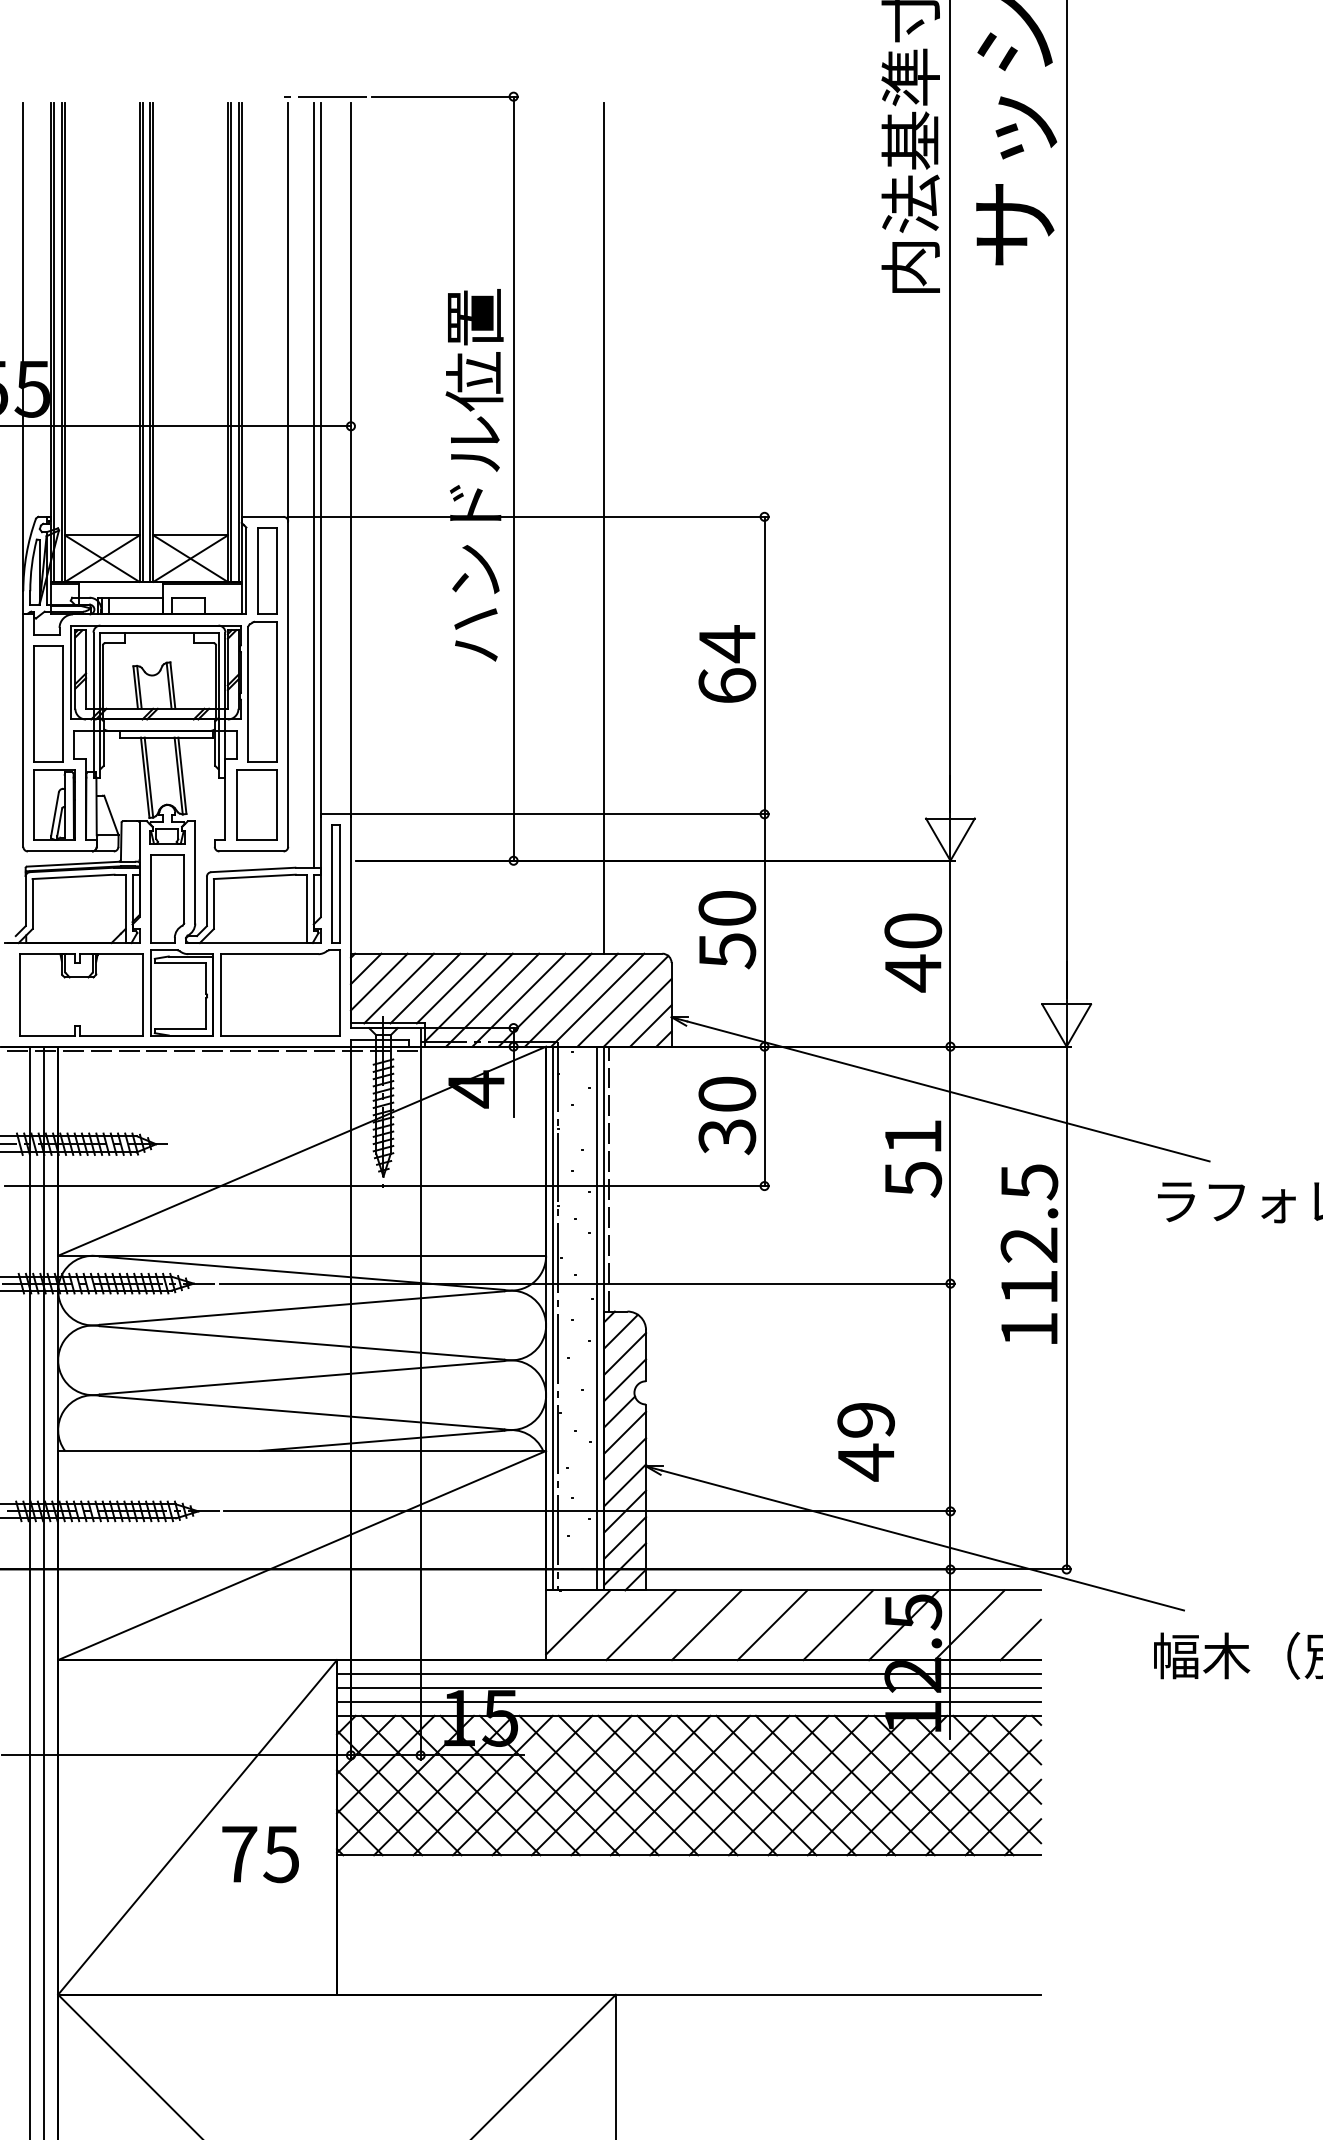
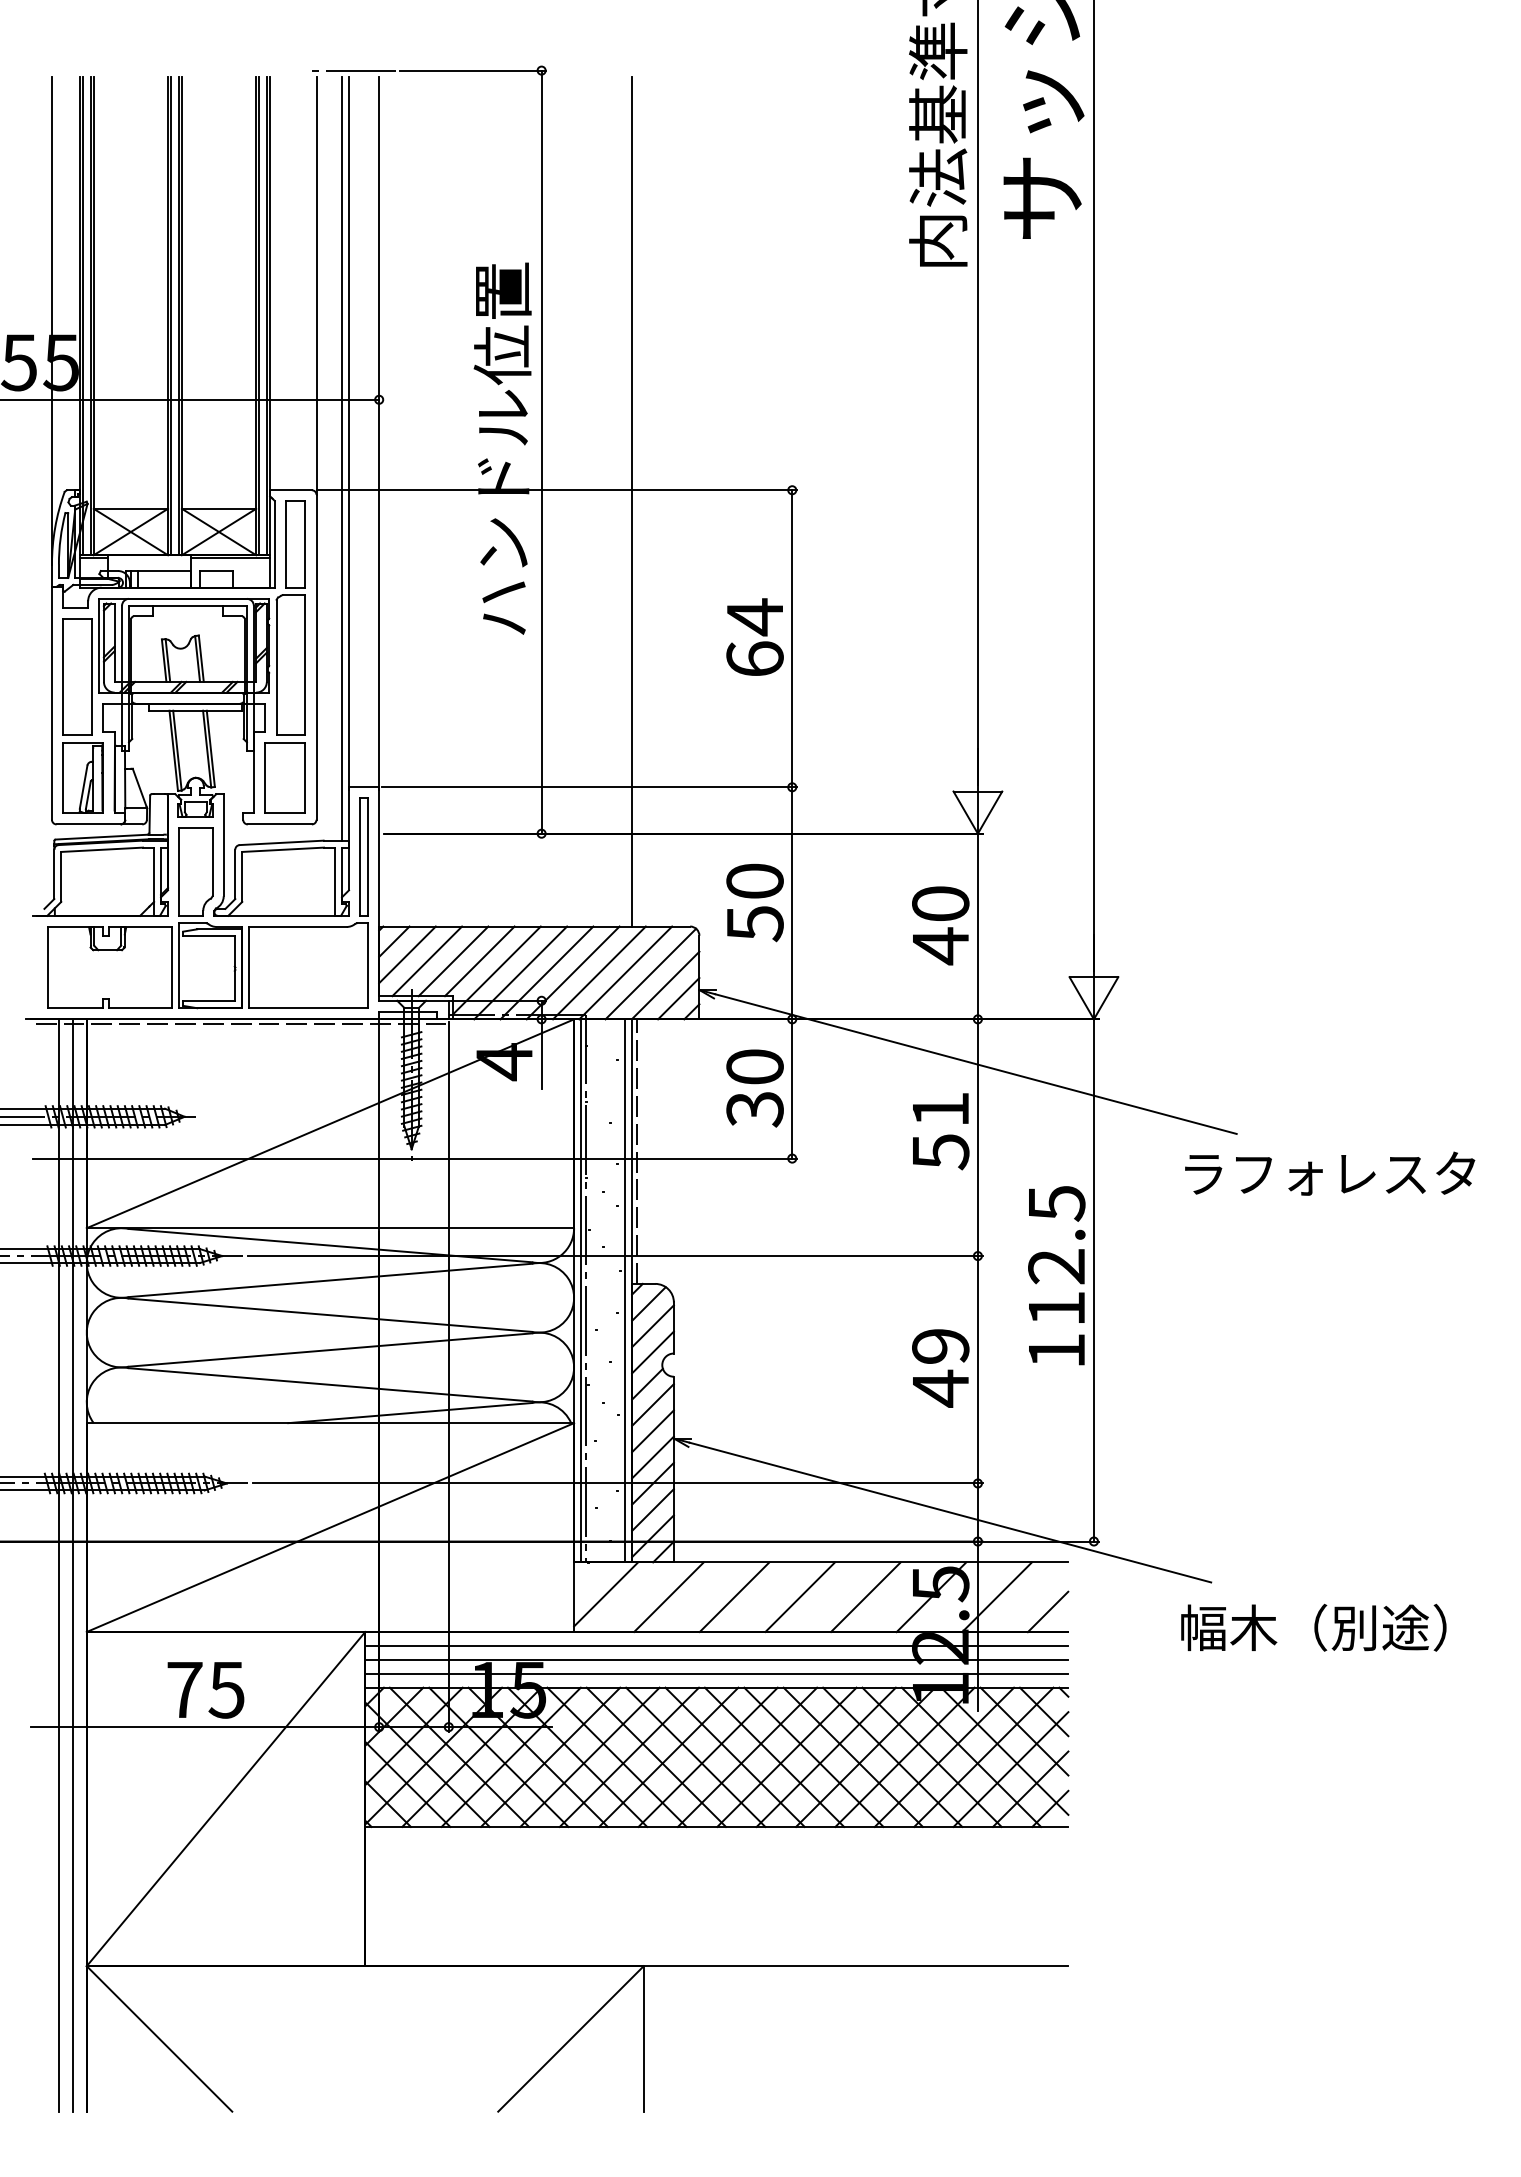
text: (1029, 1254) -> (1056, 1275), moved
text: (865, 1442) -> (940, 1368), moved
text: (260, 1854) -> (205, 1690), moved

